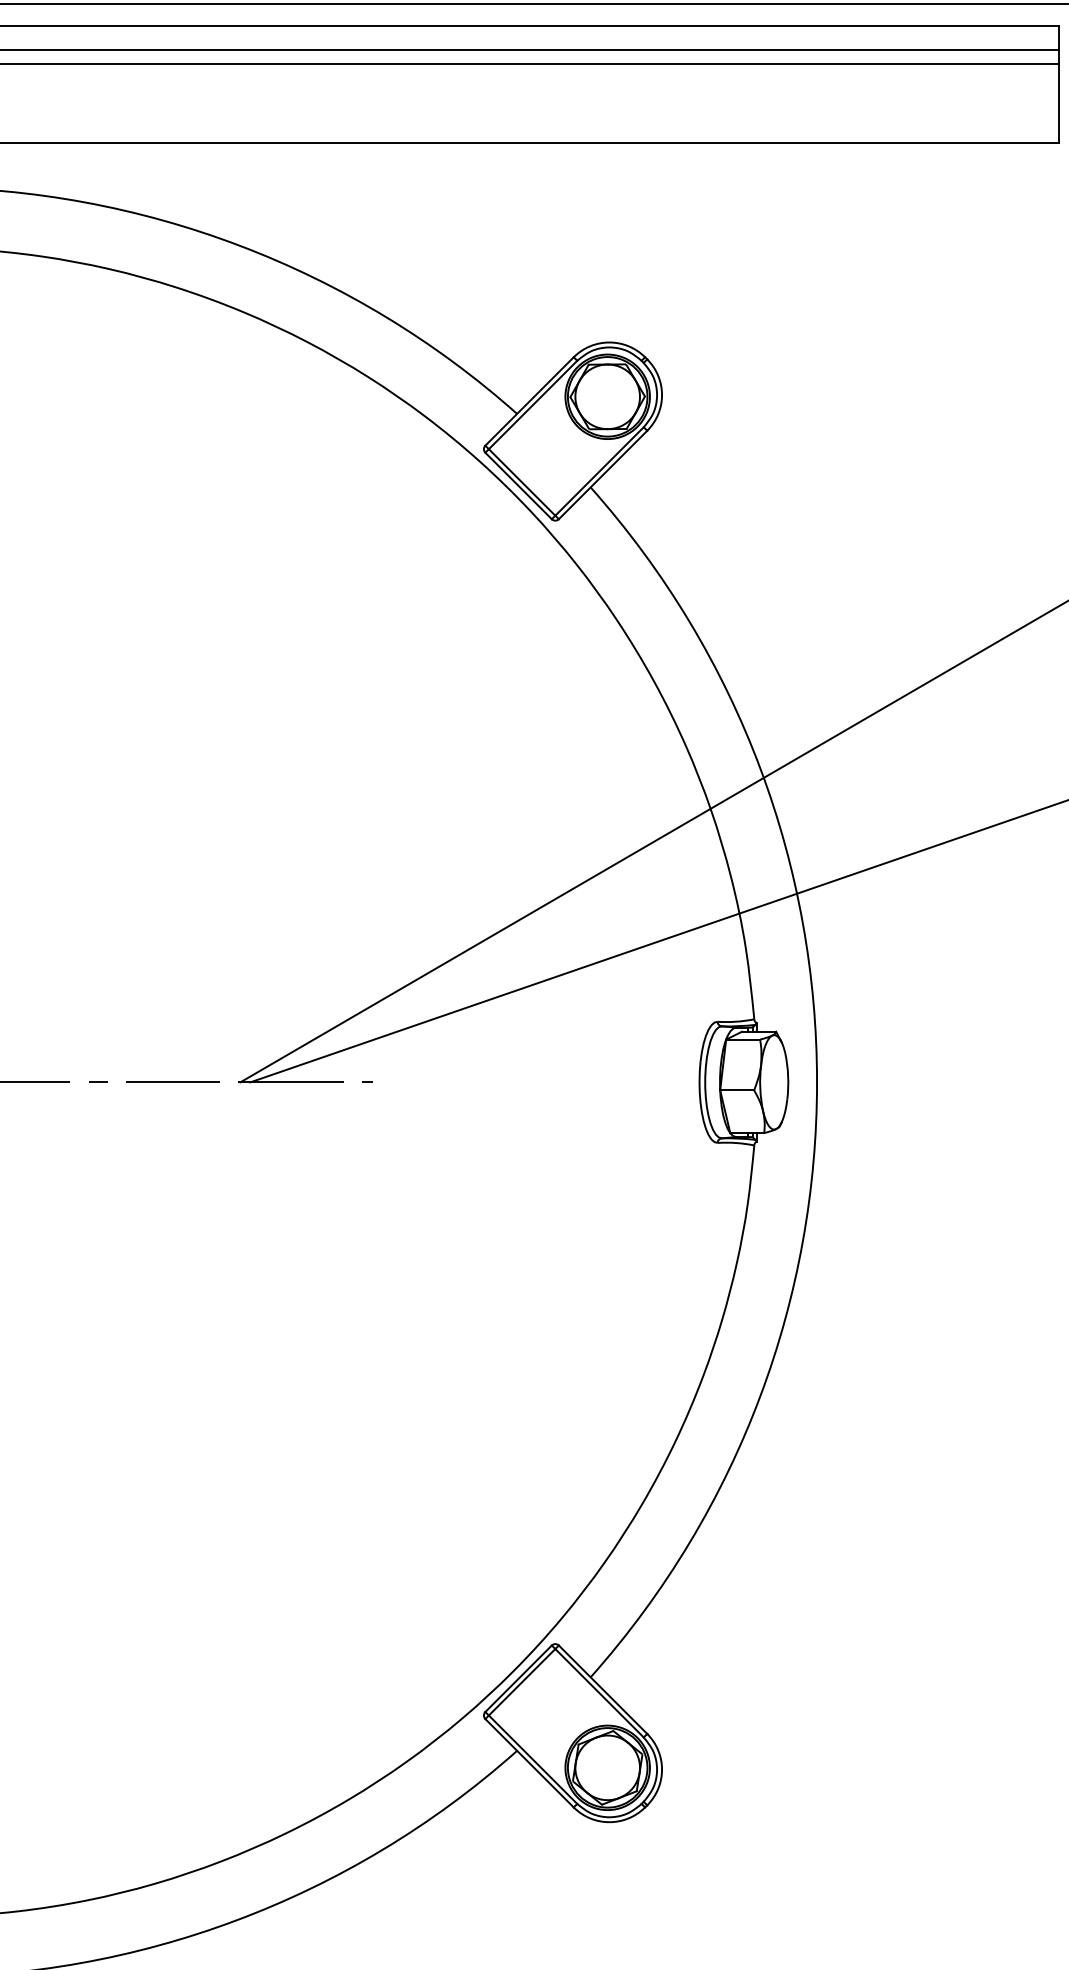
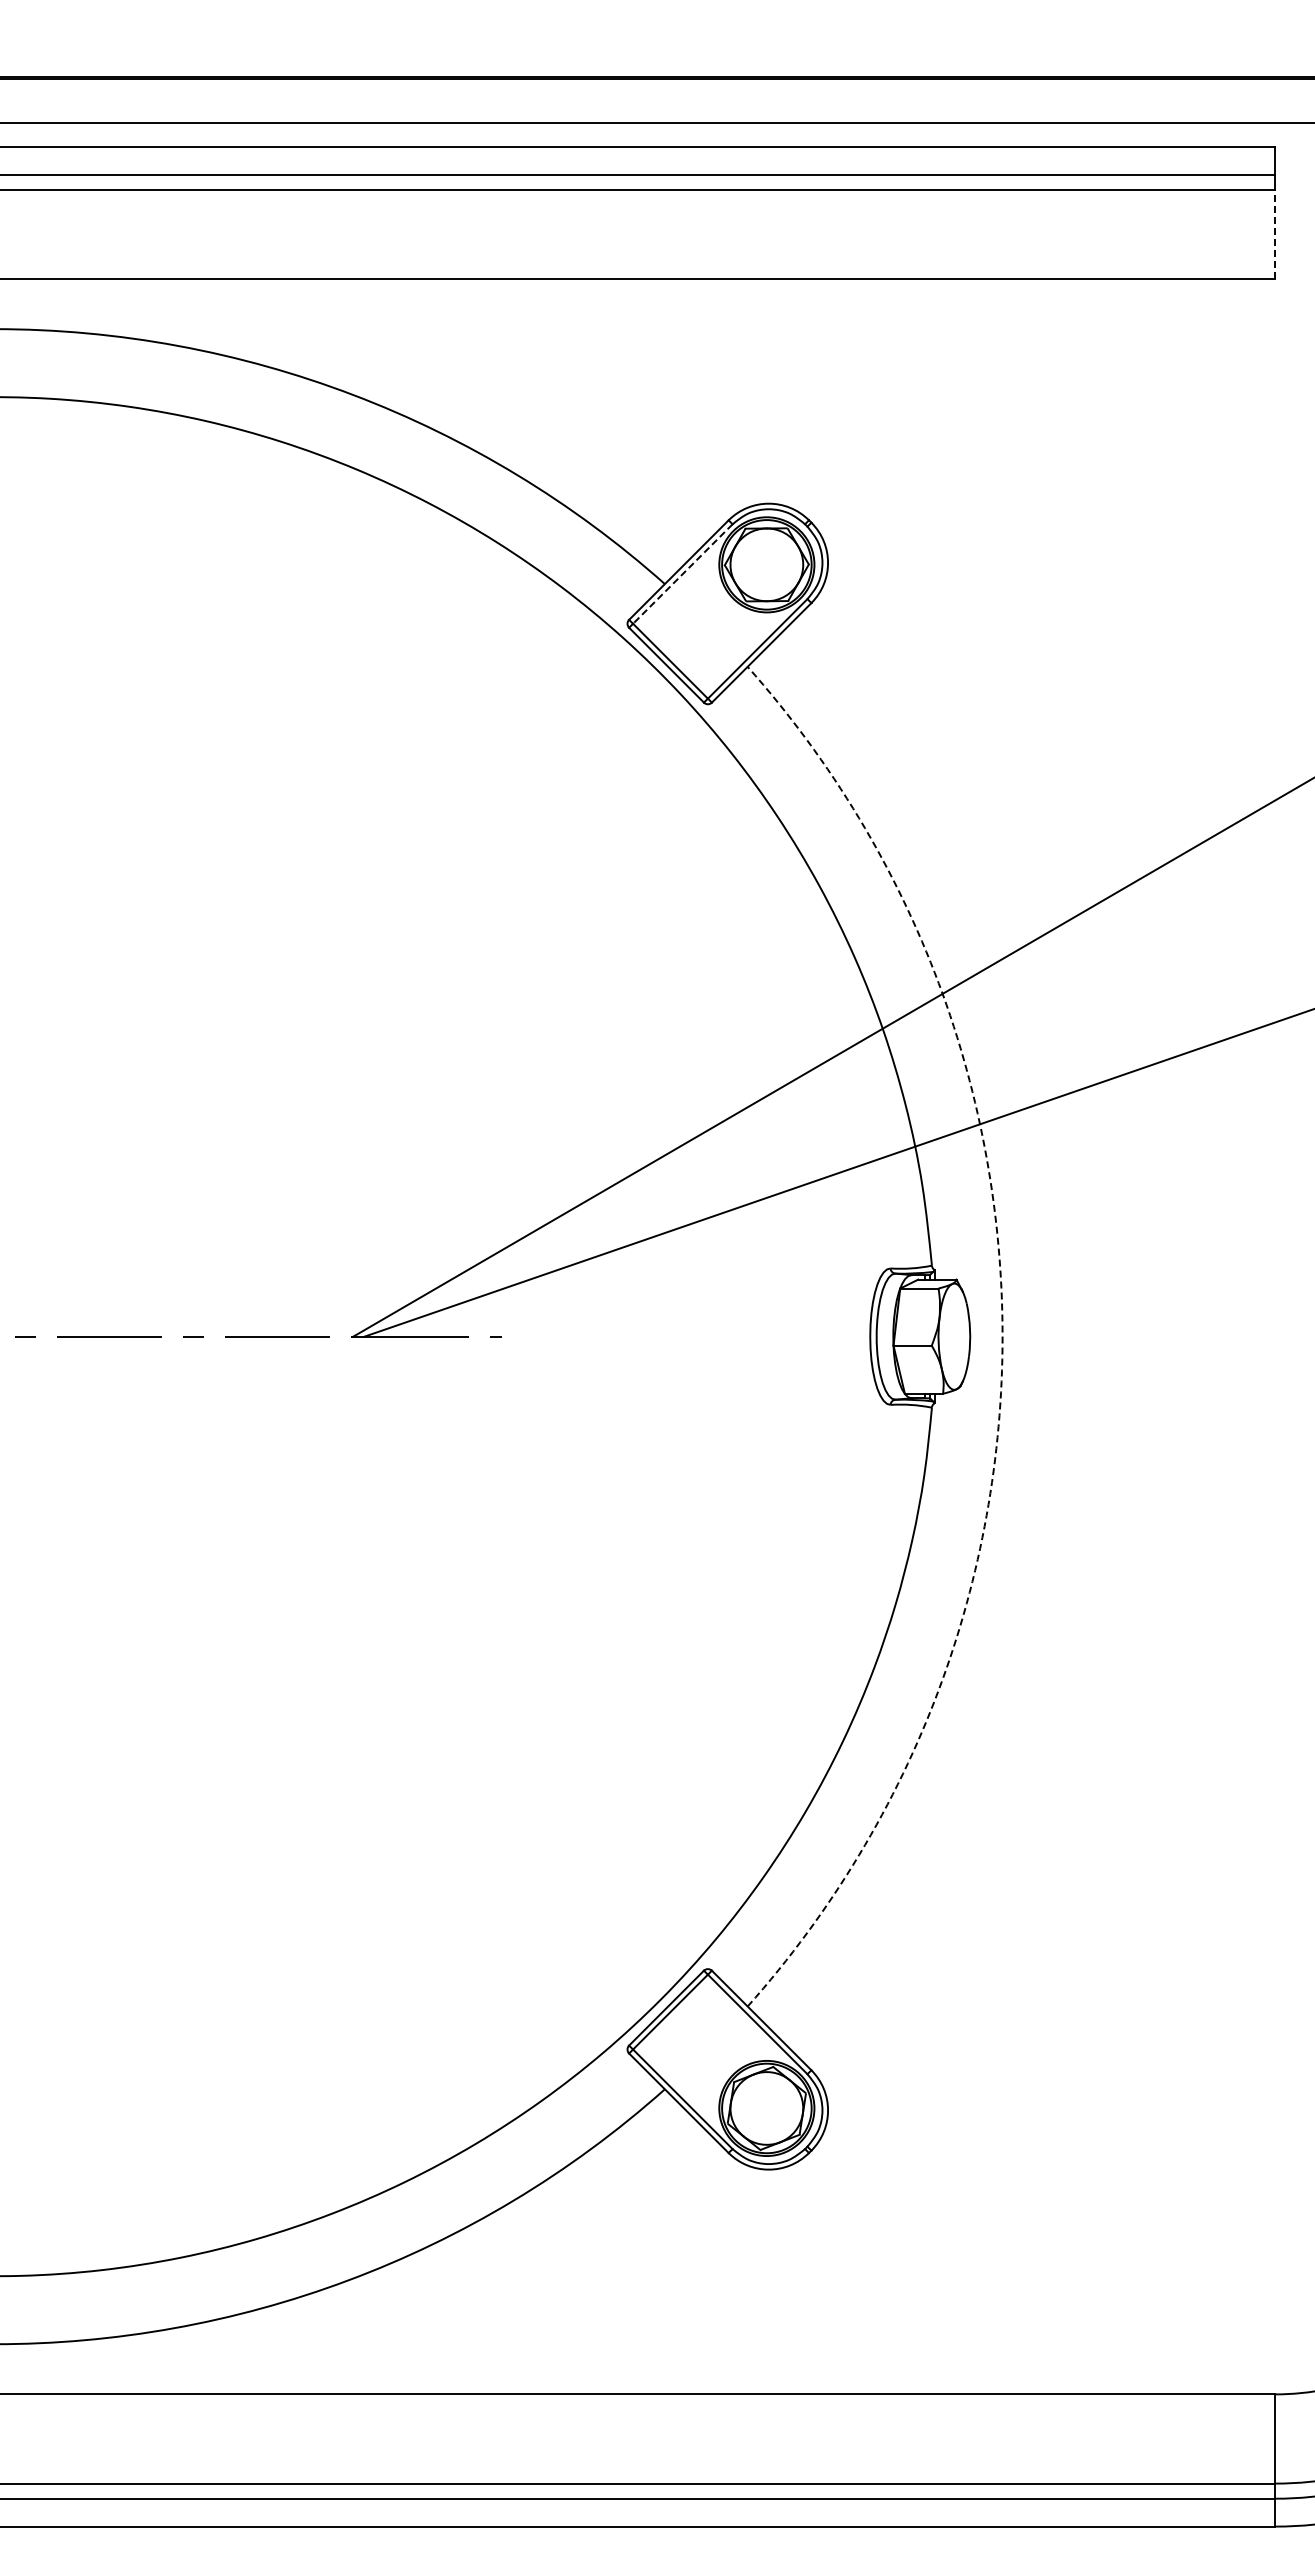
line: (1059, 103) -> (1275, 234), solid -> dashed
line: (532, 405) -> (682, 574), solid -> dashed
arc: (816, 1082) -> (1002, 1336), solid -> dashed

